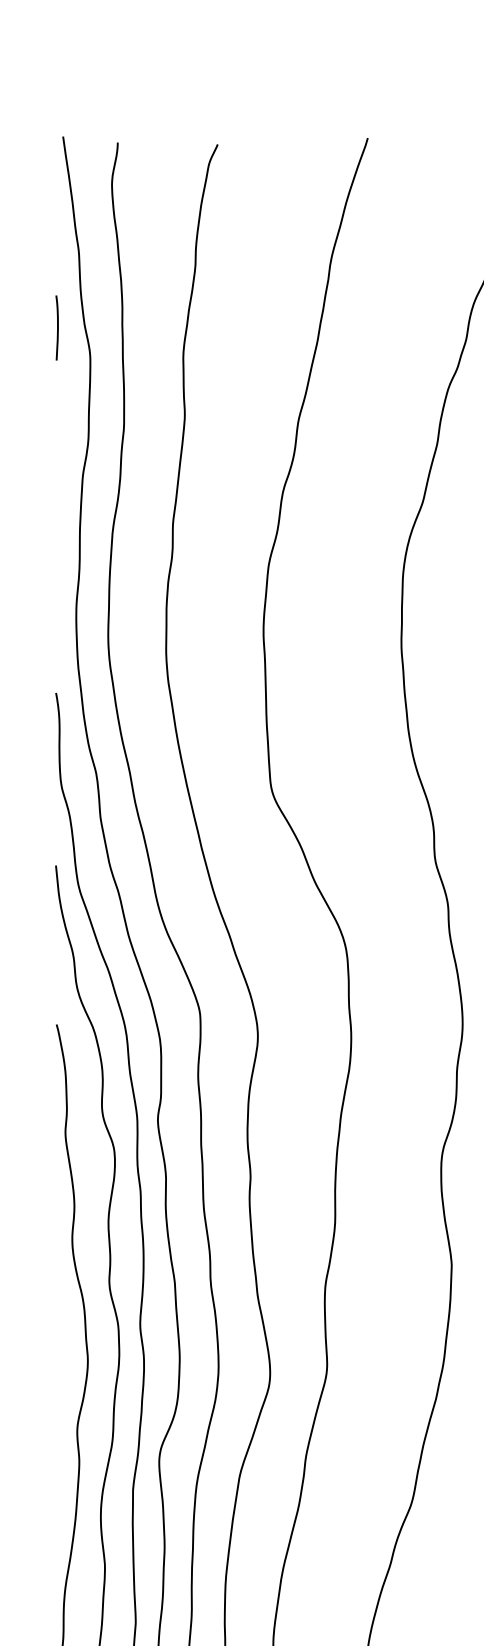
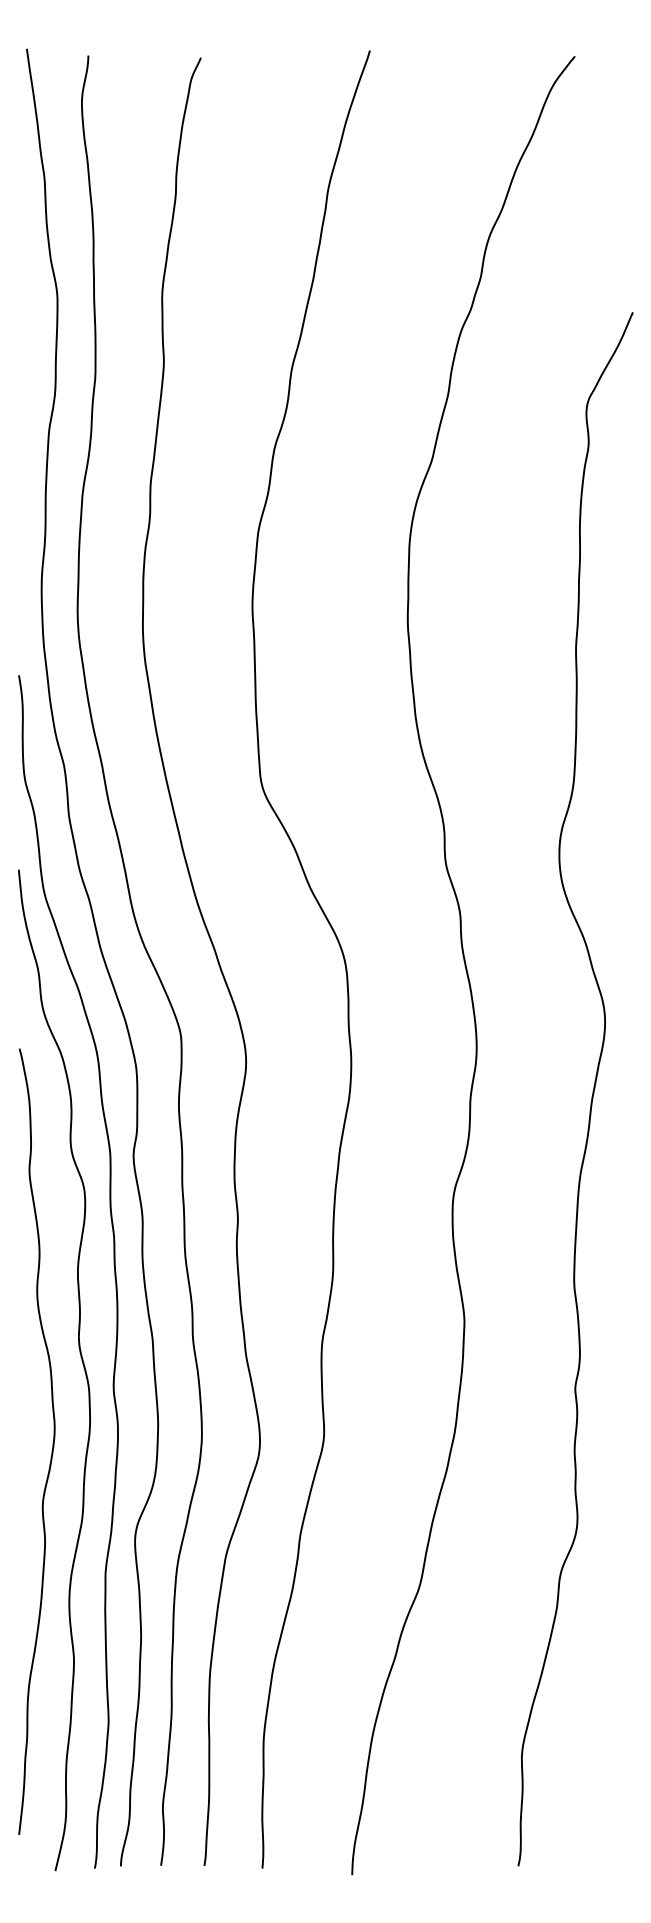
line: (57, 327) -> (20, 263), removed

